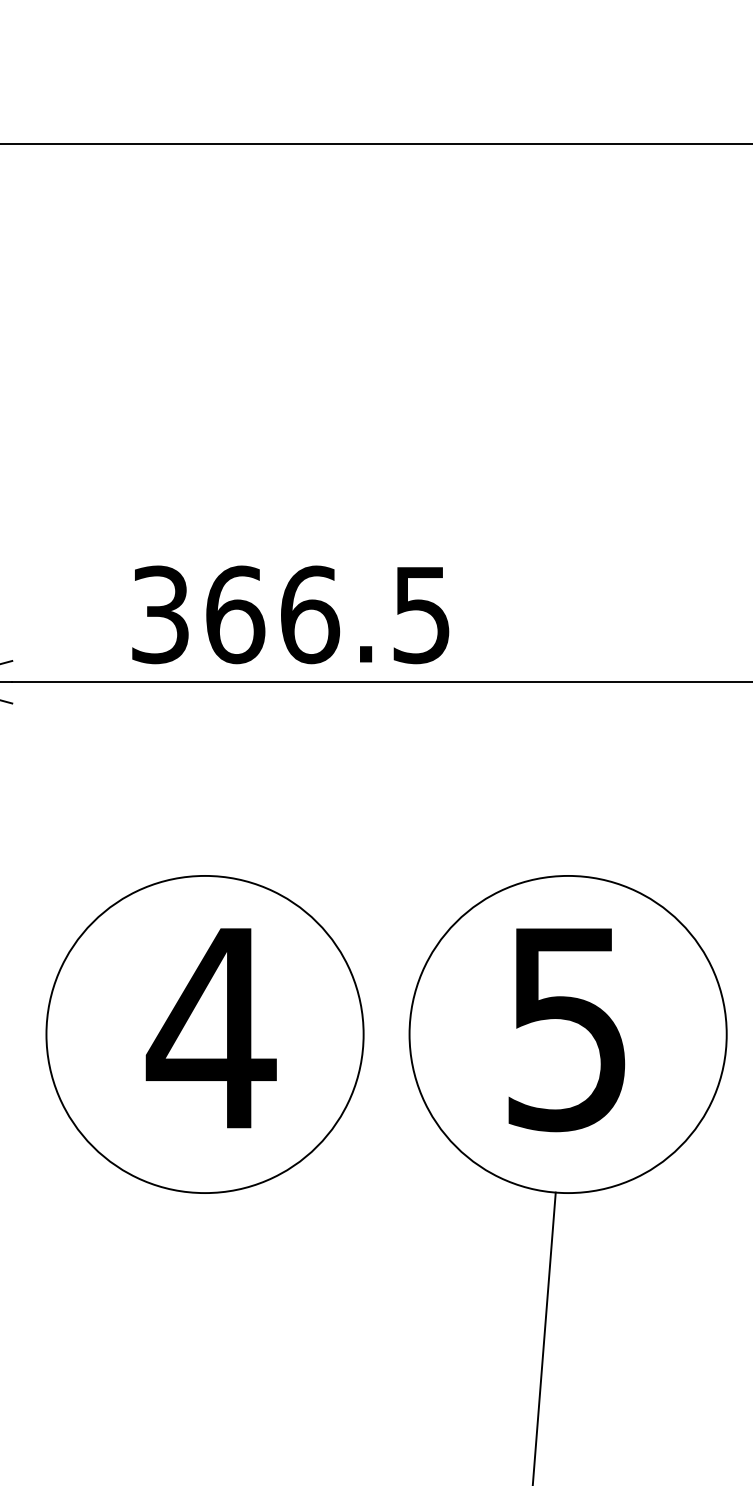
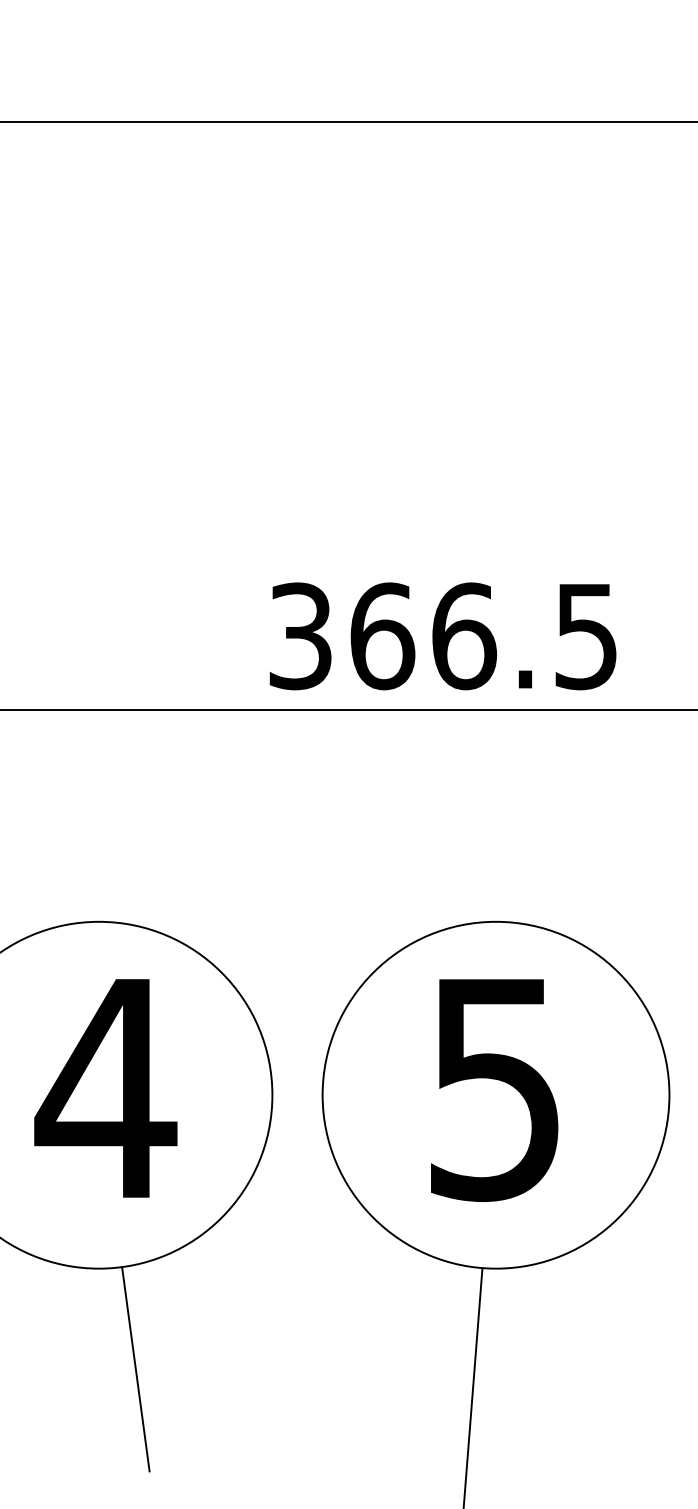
text: (290, 614) -> (442, 635), moved
line: (238, 1284) -> (135, 1368), added

